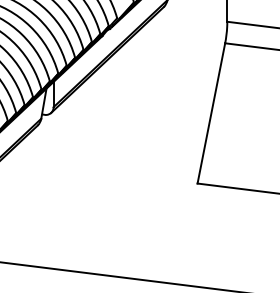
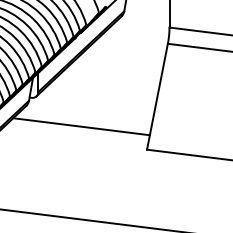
line: (110, 152) -> (81, 126), added

